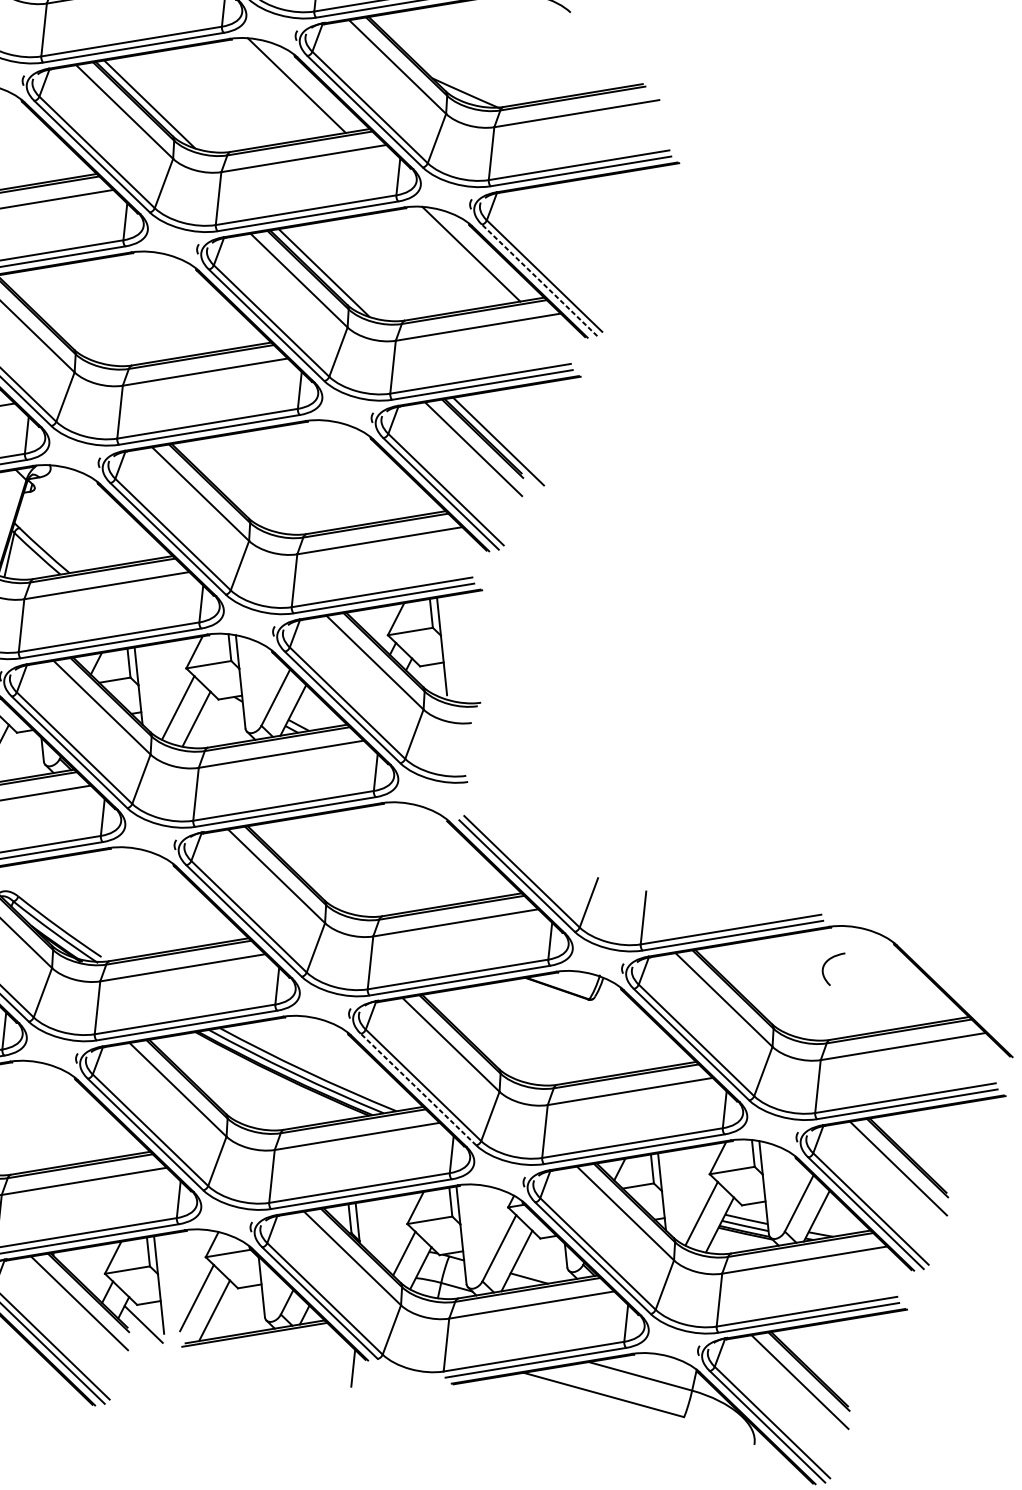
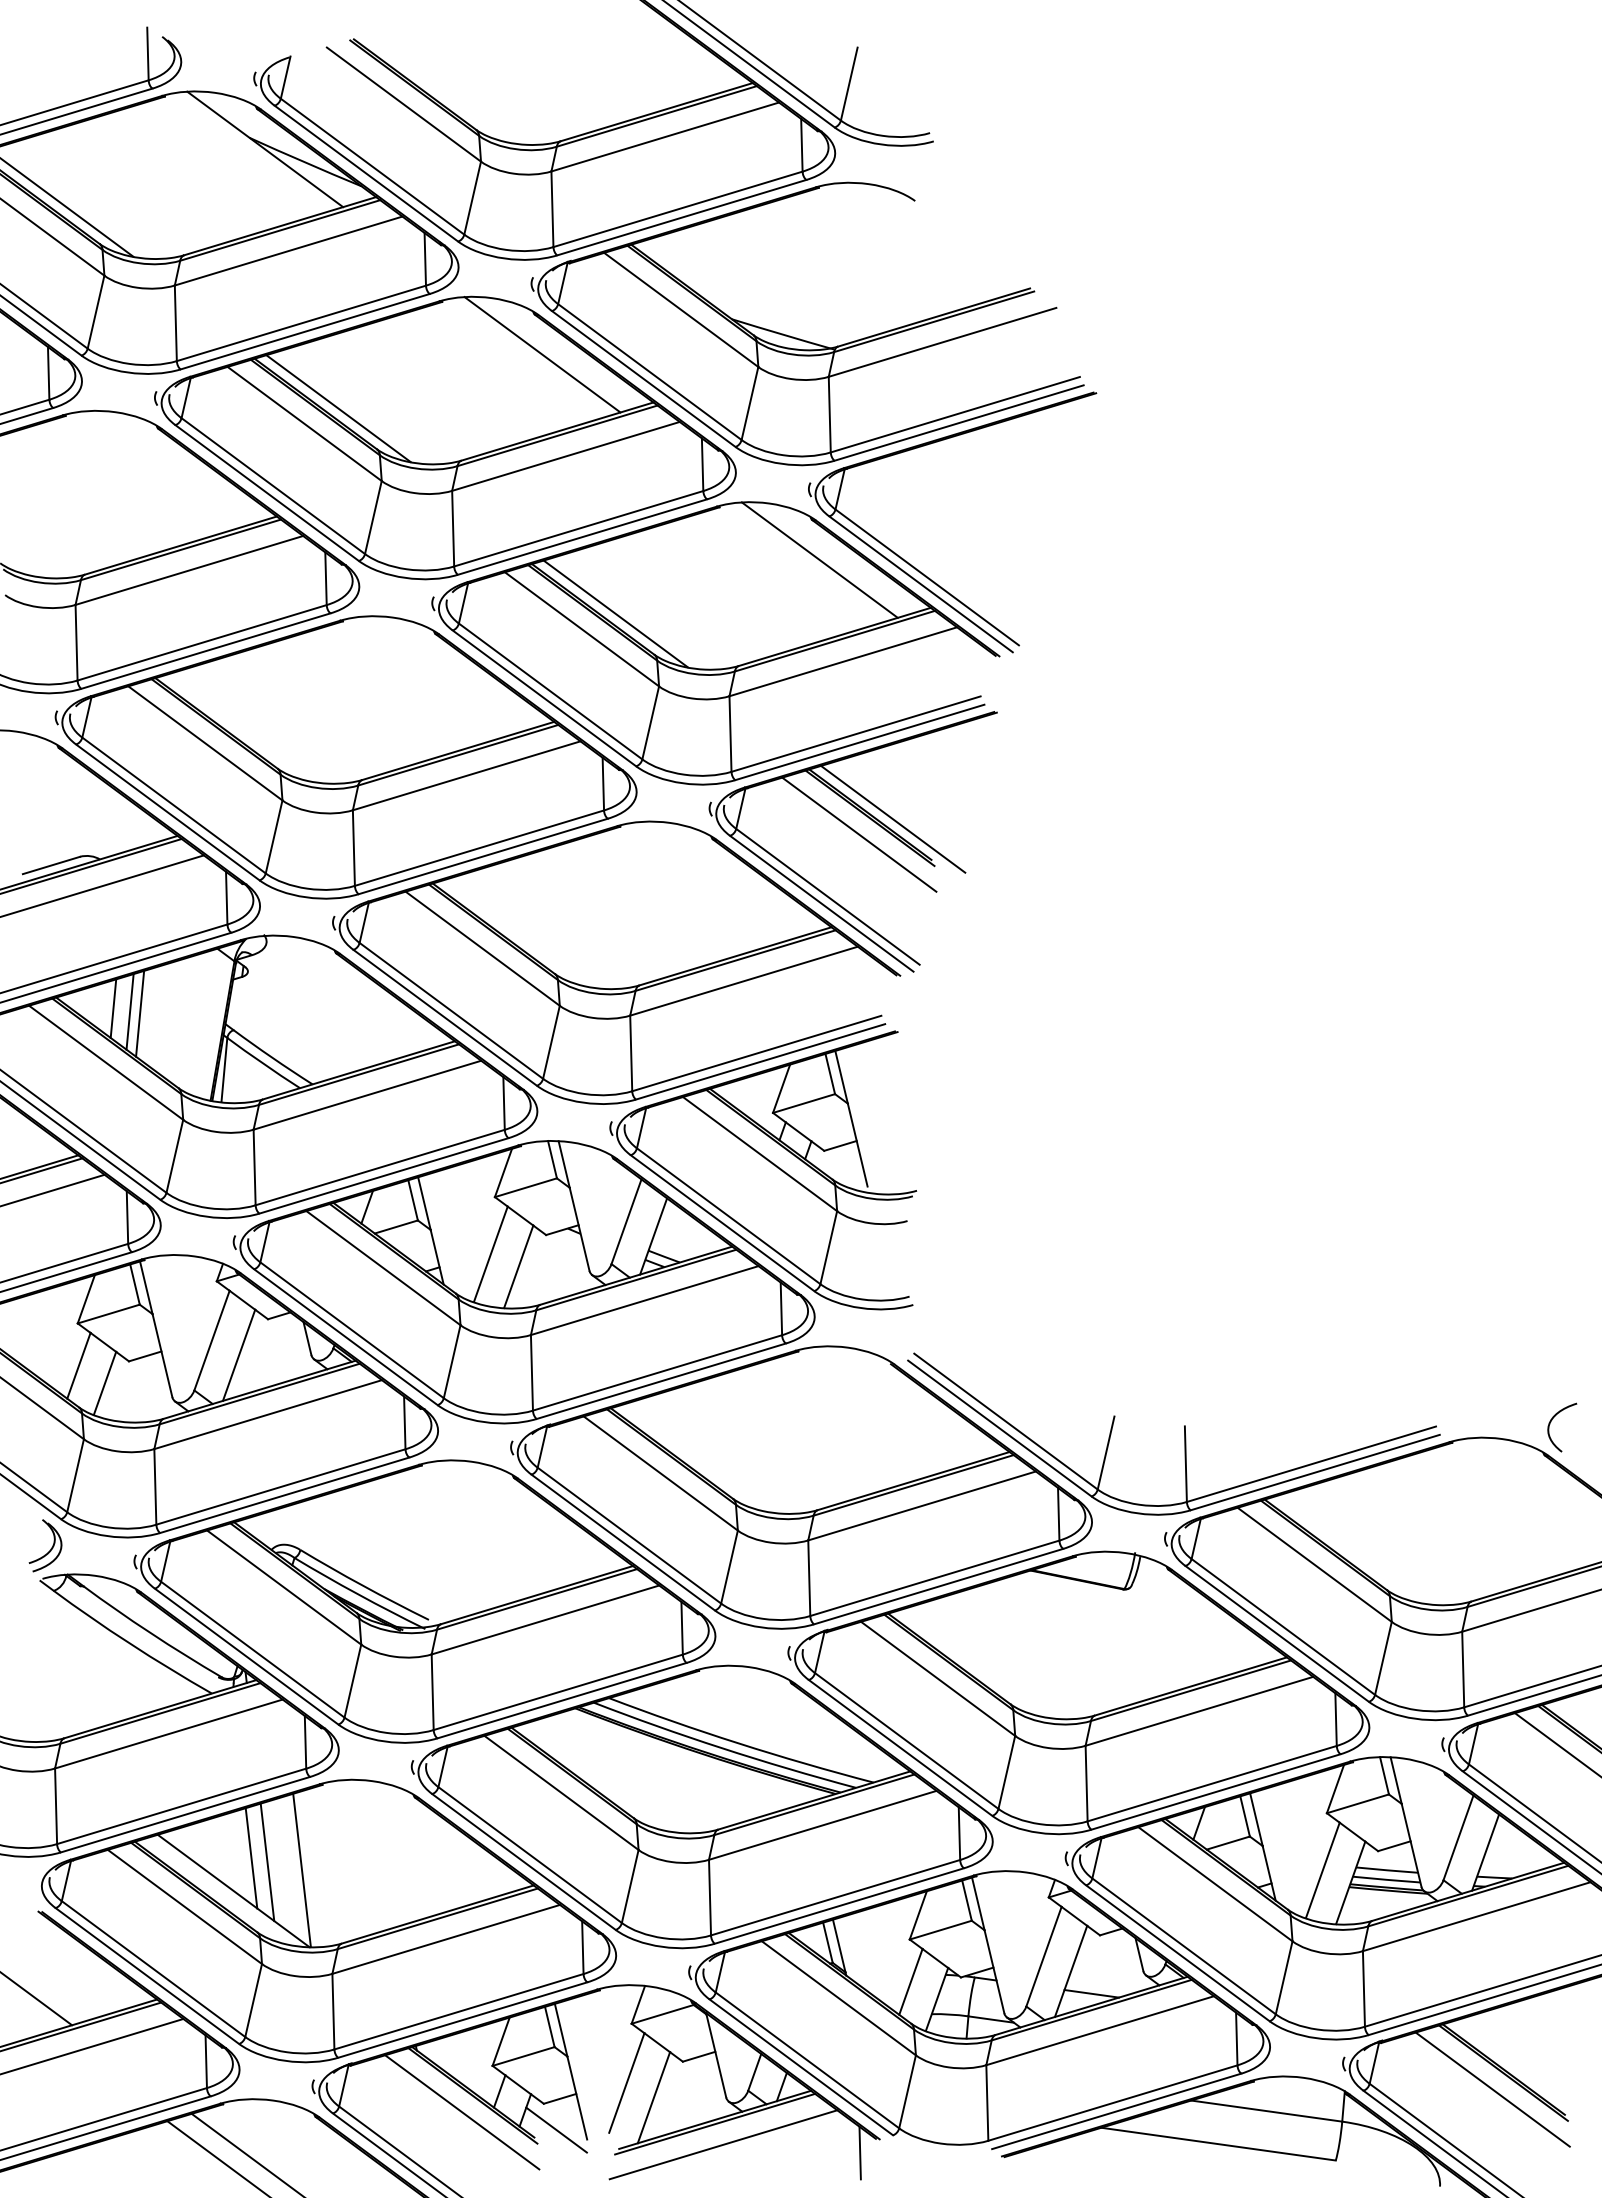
line: (539, 280) -> (920, 584), dashed -> solid
curve: (825, 964) -> (1551, 1422), moved
line: (418, 1089) -> (900, 1747), dashed -> solid
line: (258, 1349) -> (723, 2144), added

